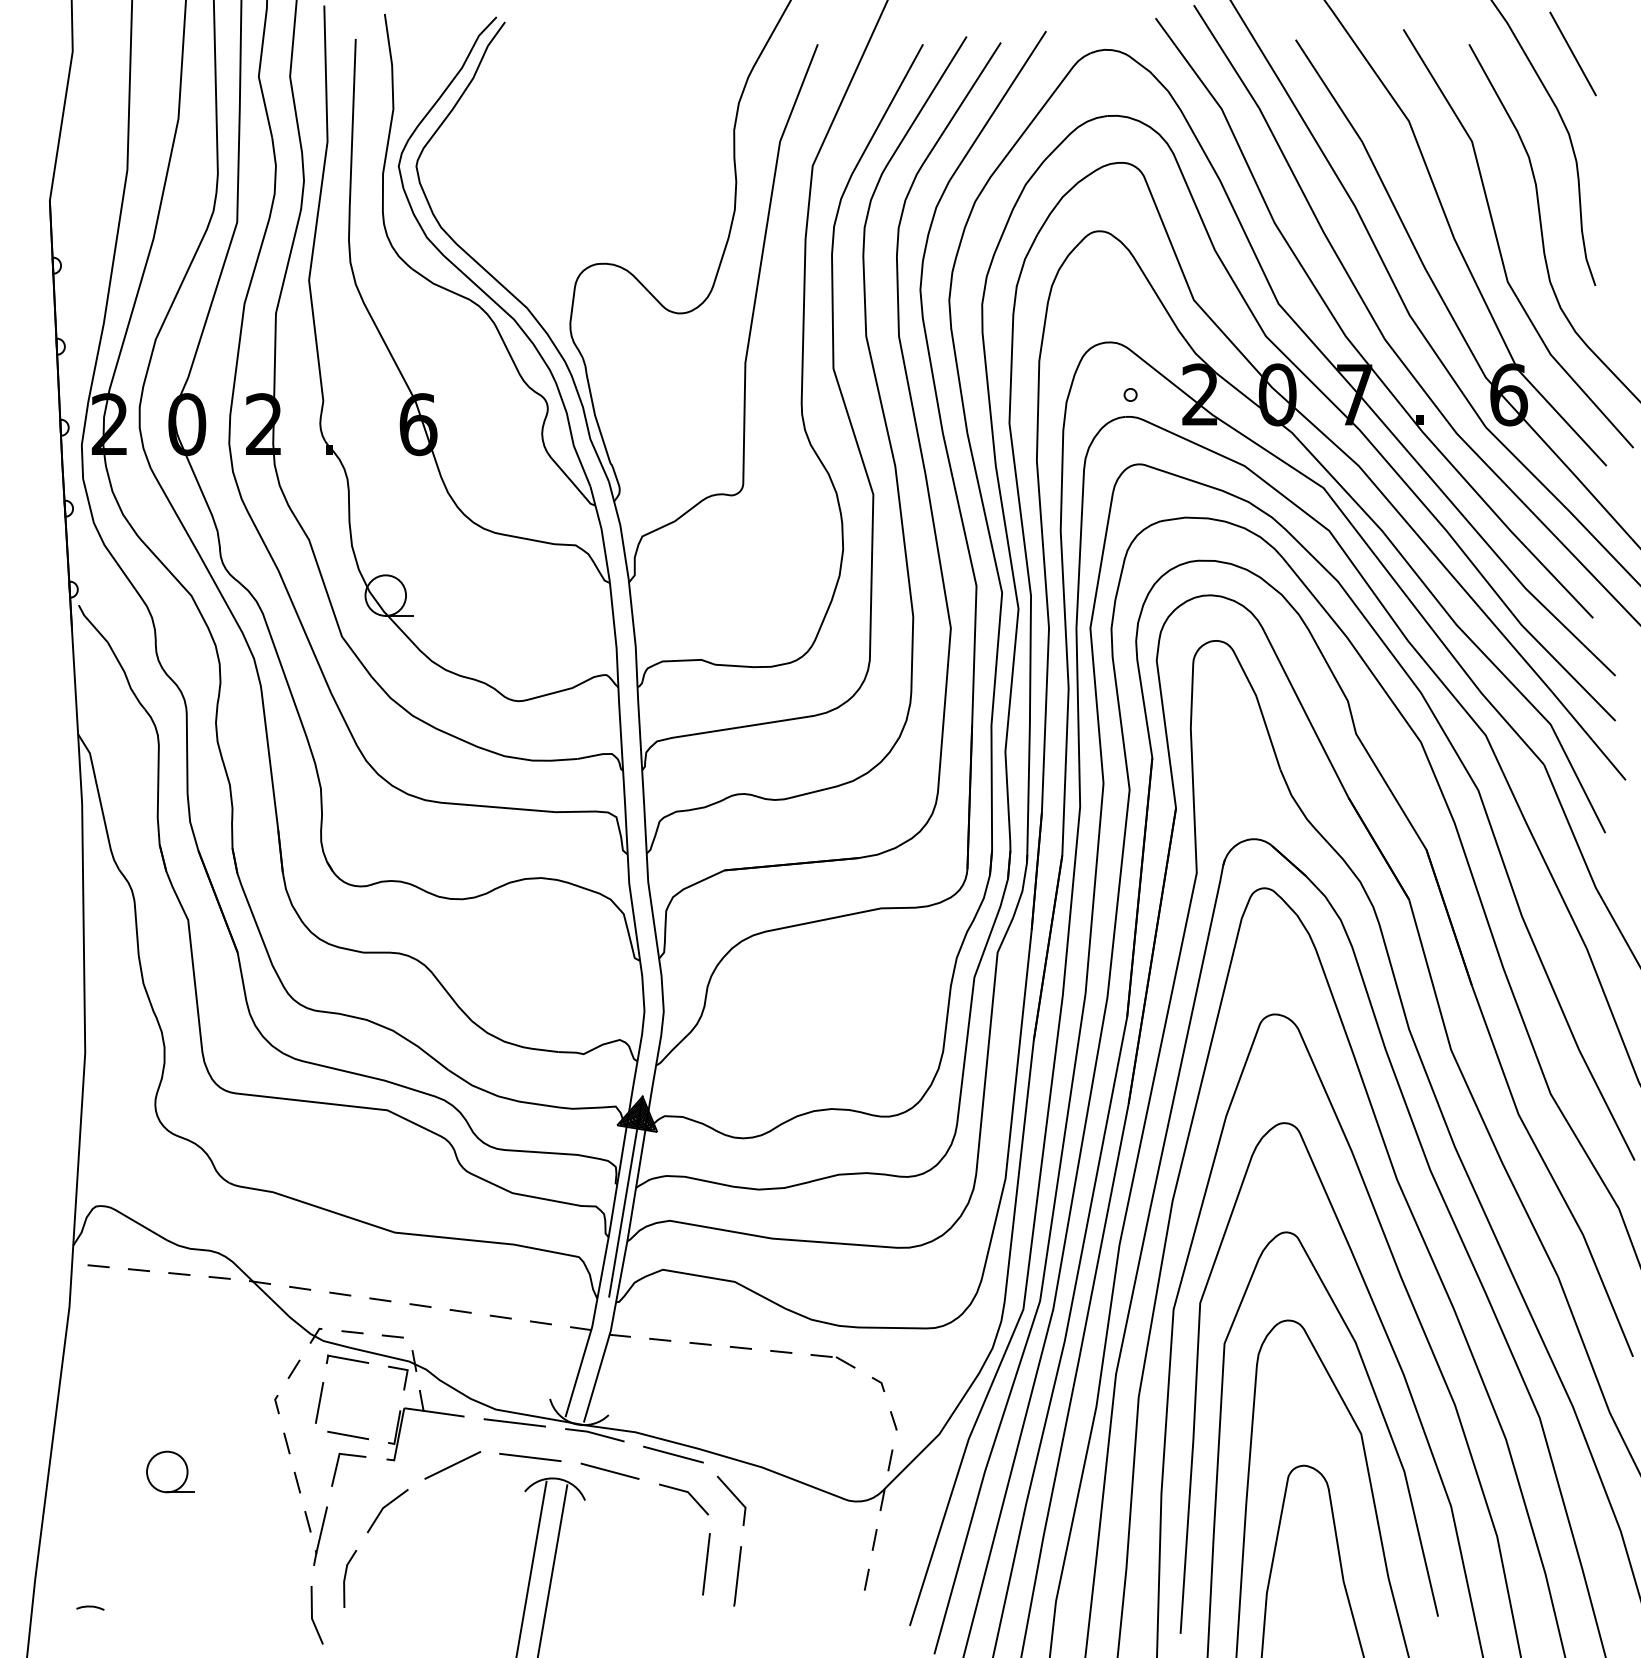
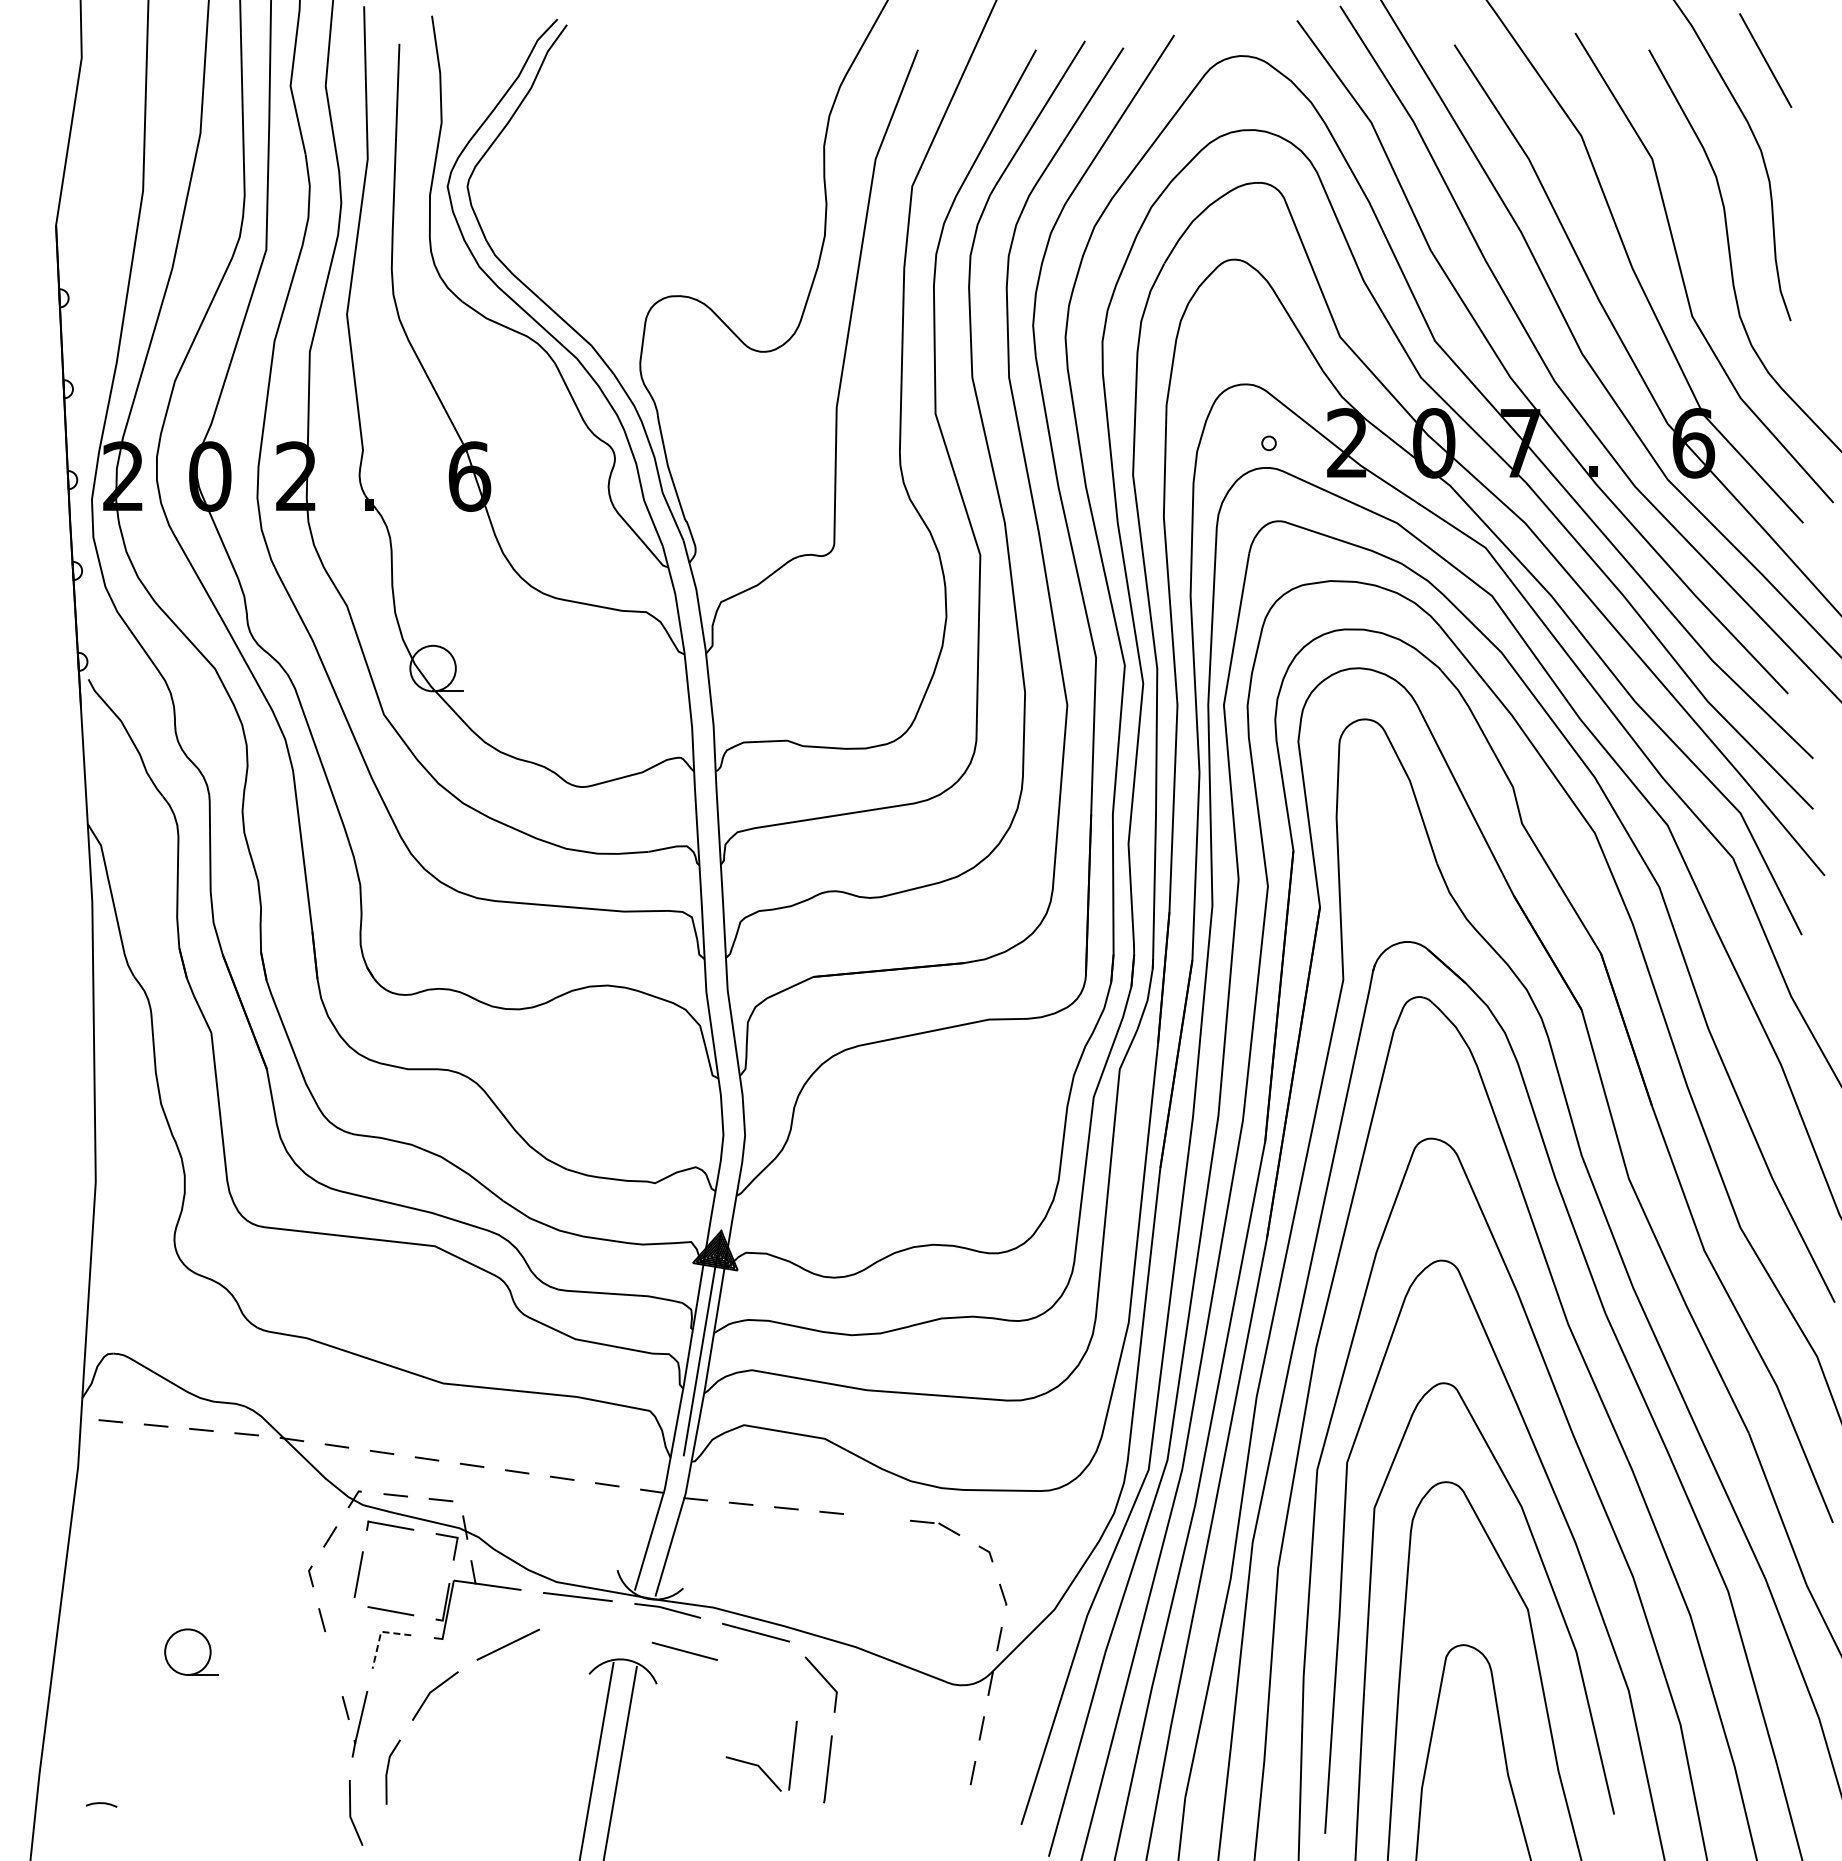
line: (780, 1352) -> (876, 1517), removed
line: (338, 1456) -> (380, 1634), solid -> dashed
line: (530, 1457) -> (595, 1635), removed
line: (297, 1482) -> (333, 1664), removed
line: (686, 1492) -> (756, 1766), moved

